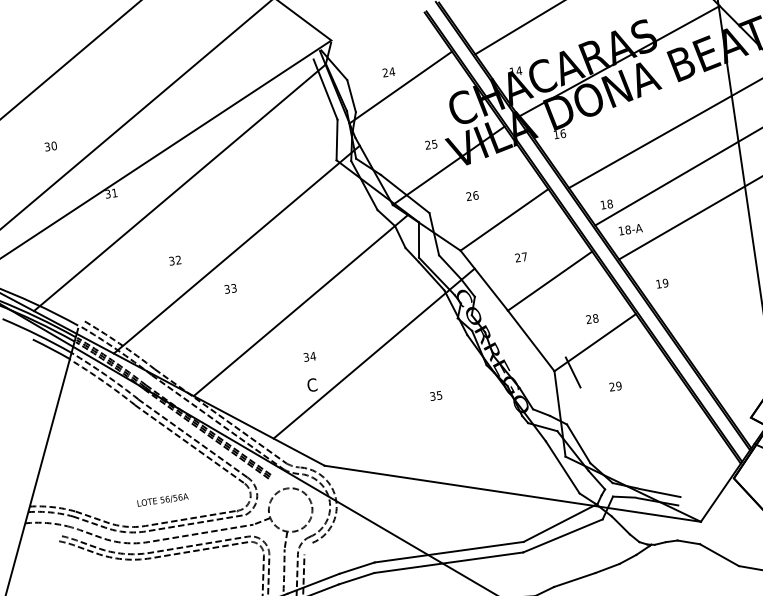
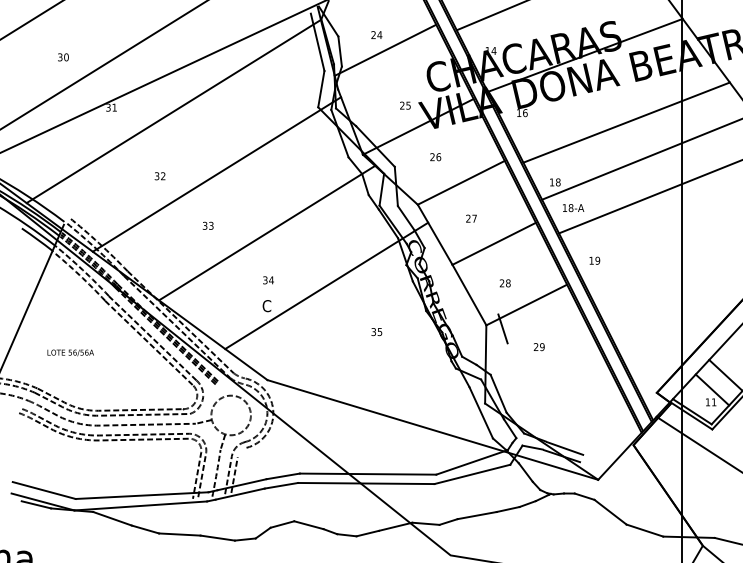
text: (229, 288) -> (207, 225), moved
text: (591, 319) -> (504, 283), moved
text: (162, 499) -> (70, 352), moved

